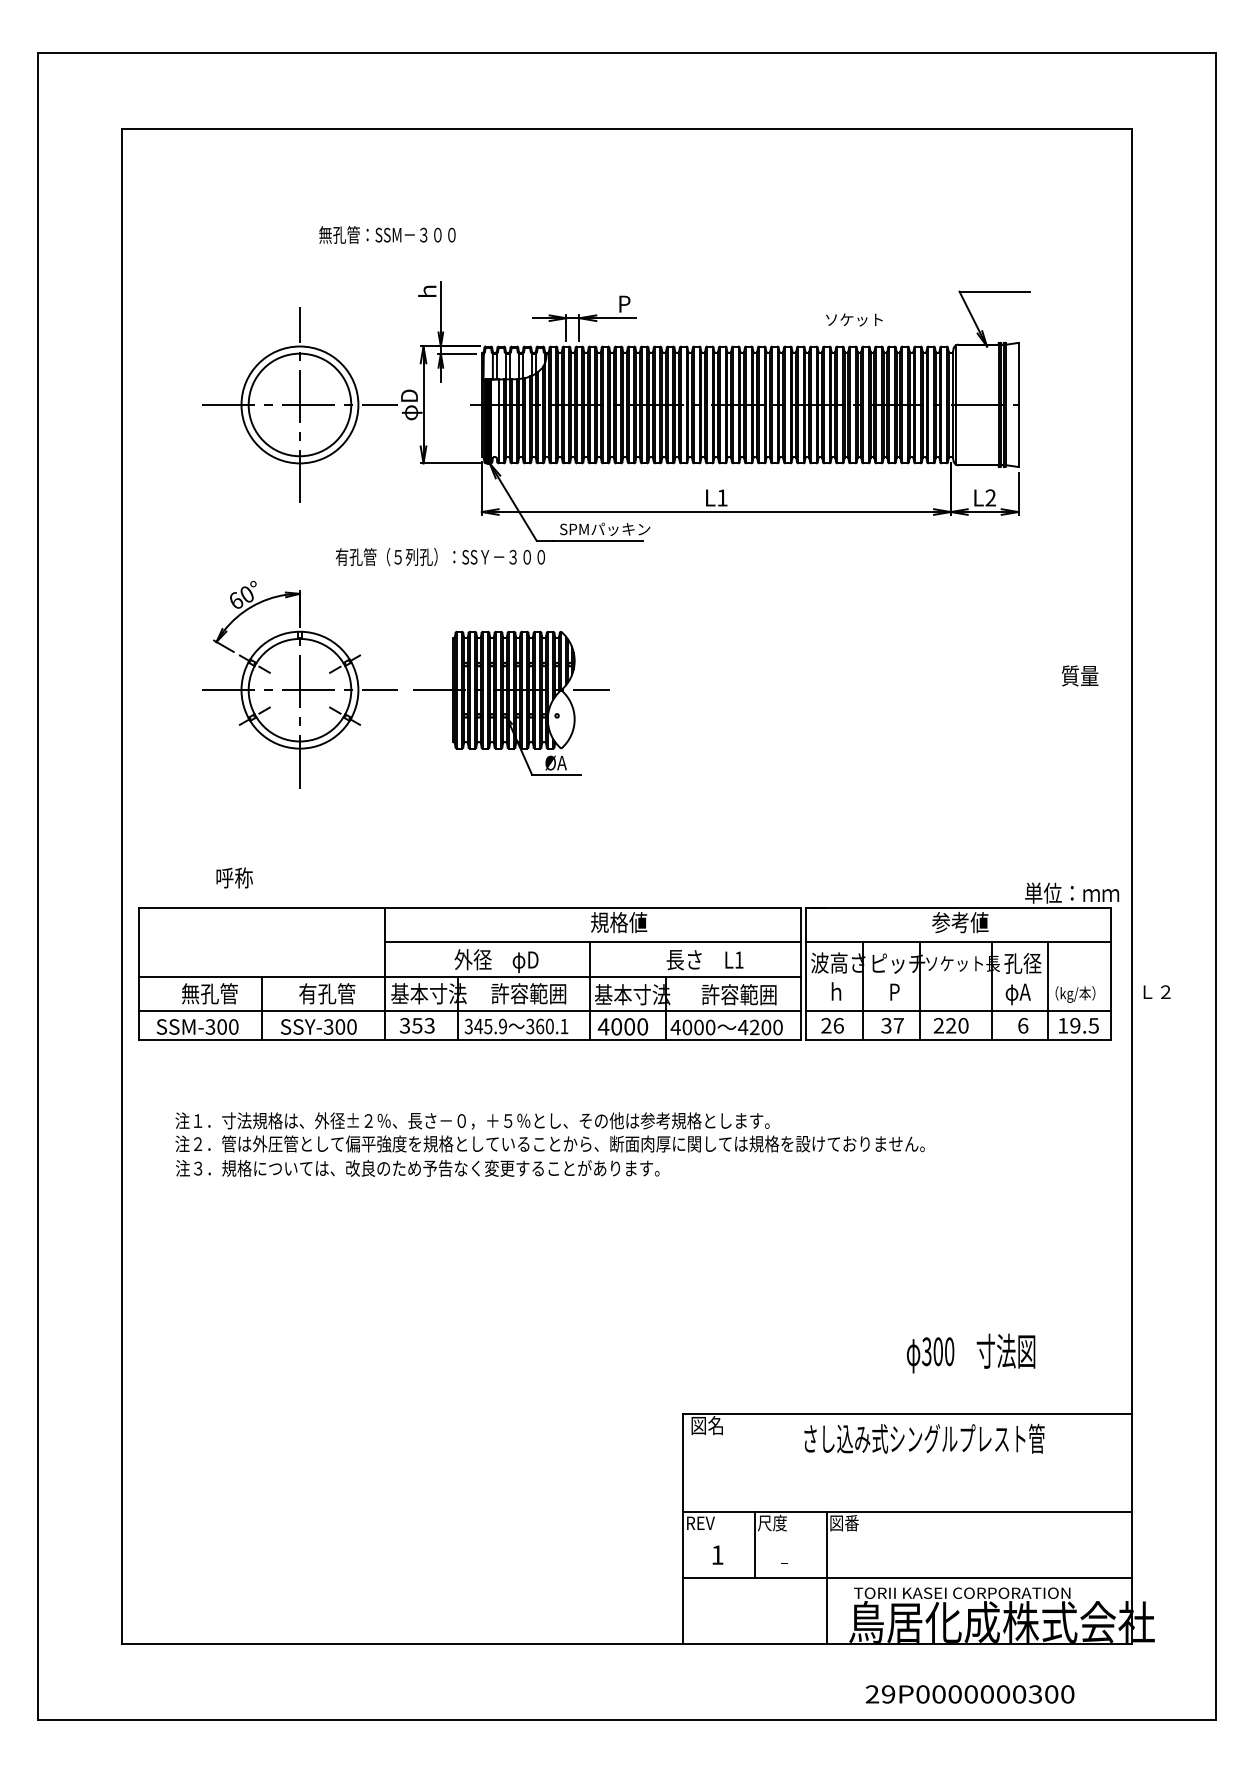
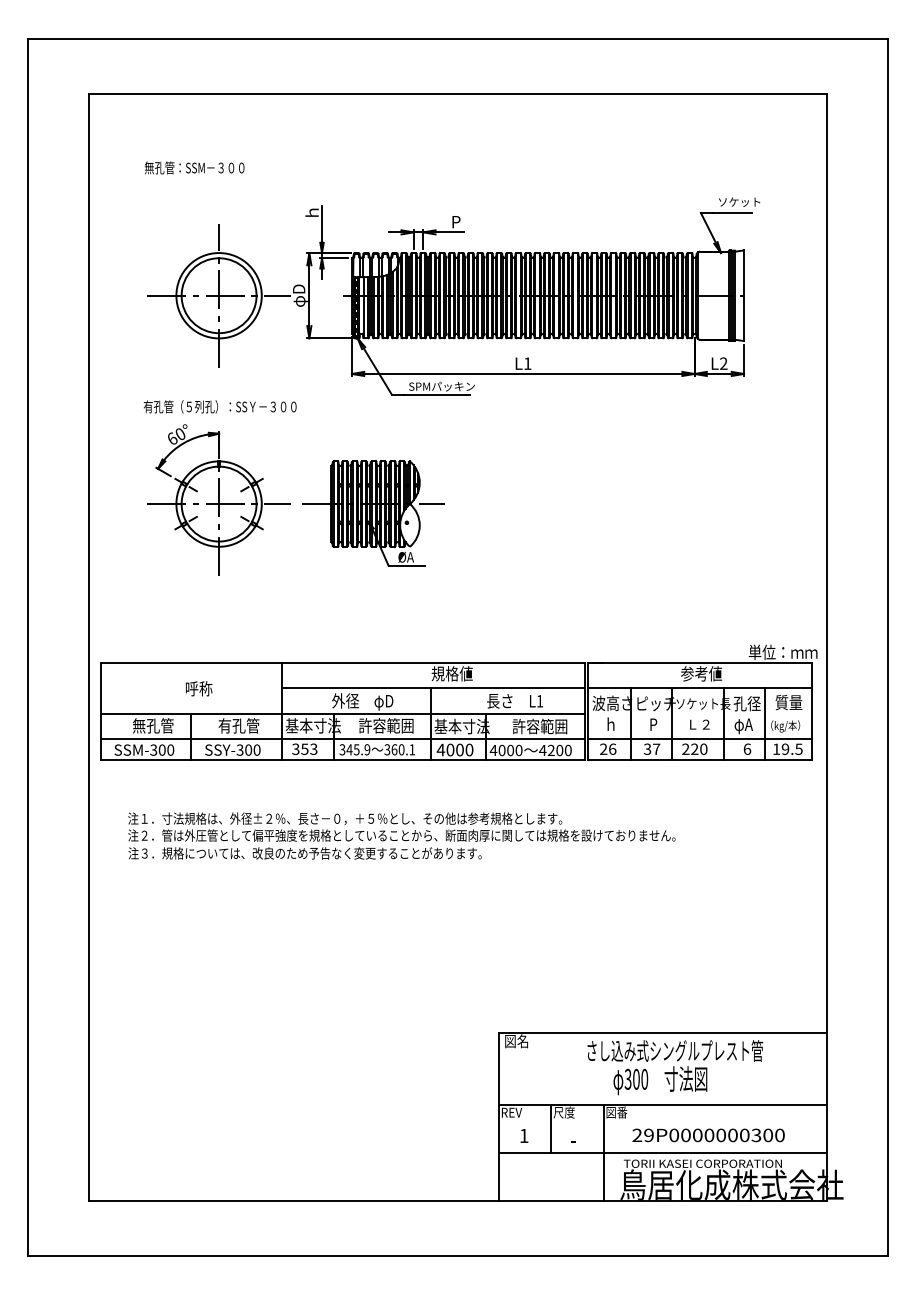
text: (387, 234) -> (194, 167), moved
text: (854, 319) -> (739, 201), moved
text: (439, 557) -> (219, 407), moved
text: (1080, 675) -> (789, 702), moved
text: (234, 877) -> (199, 688), moved
text: (1156, 991) -> (699, 724), moved
text: (971, 1353) -> (660, 1080), moved
text: (969, 1694) -> (708, 1135), moved

